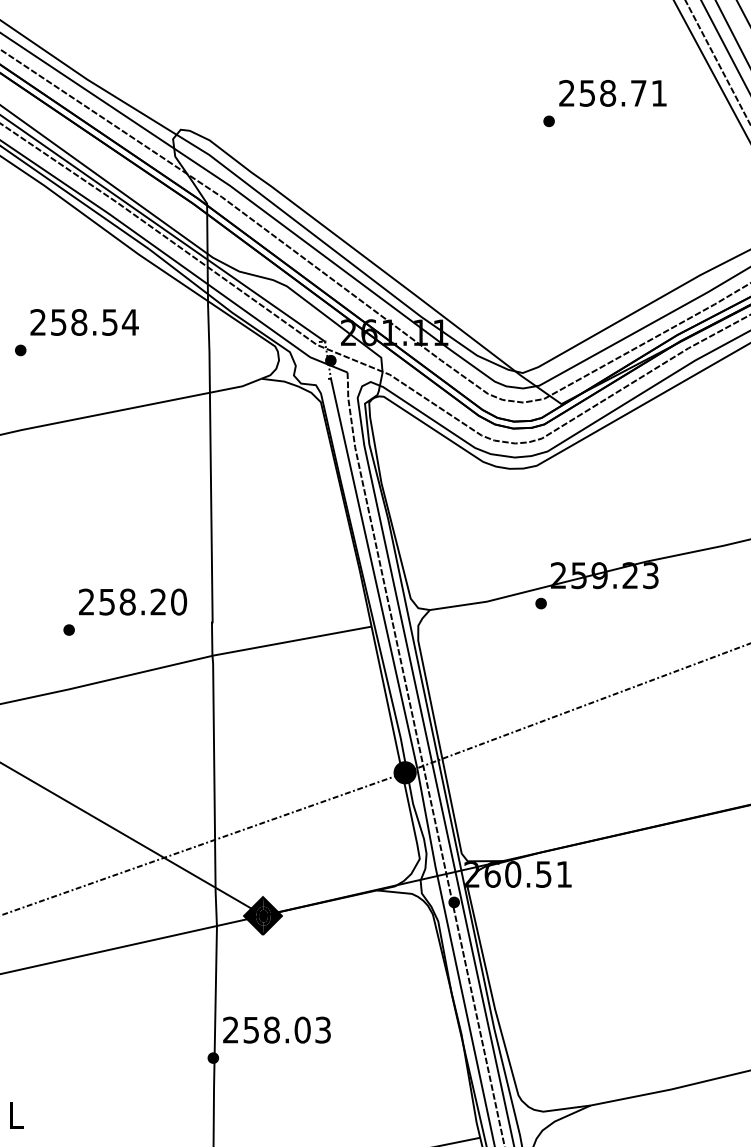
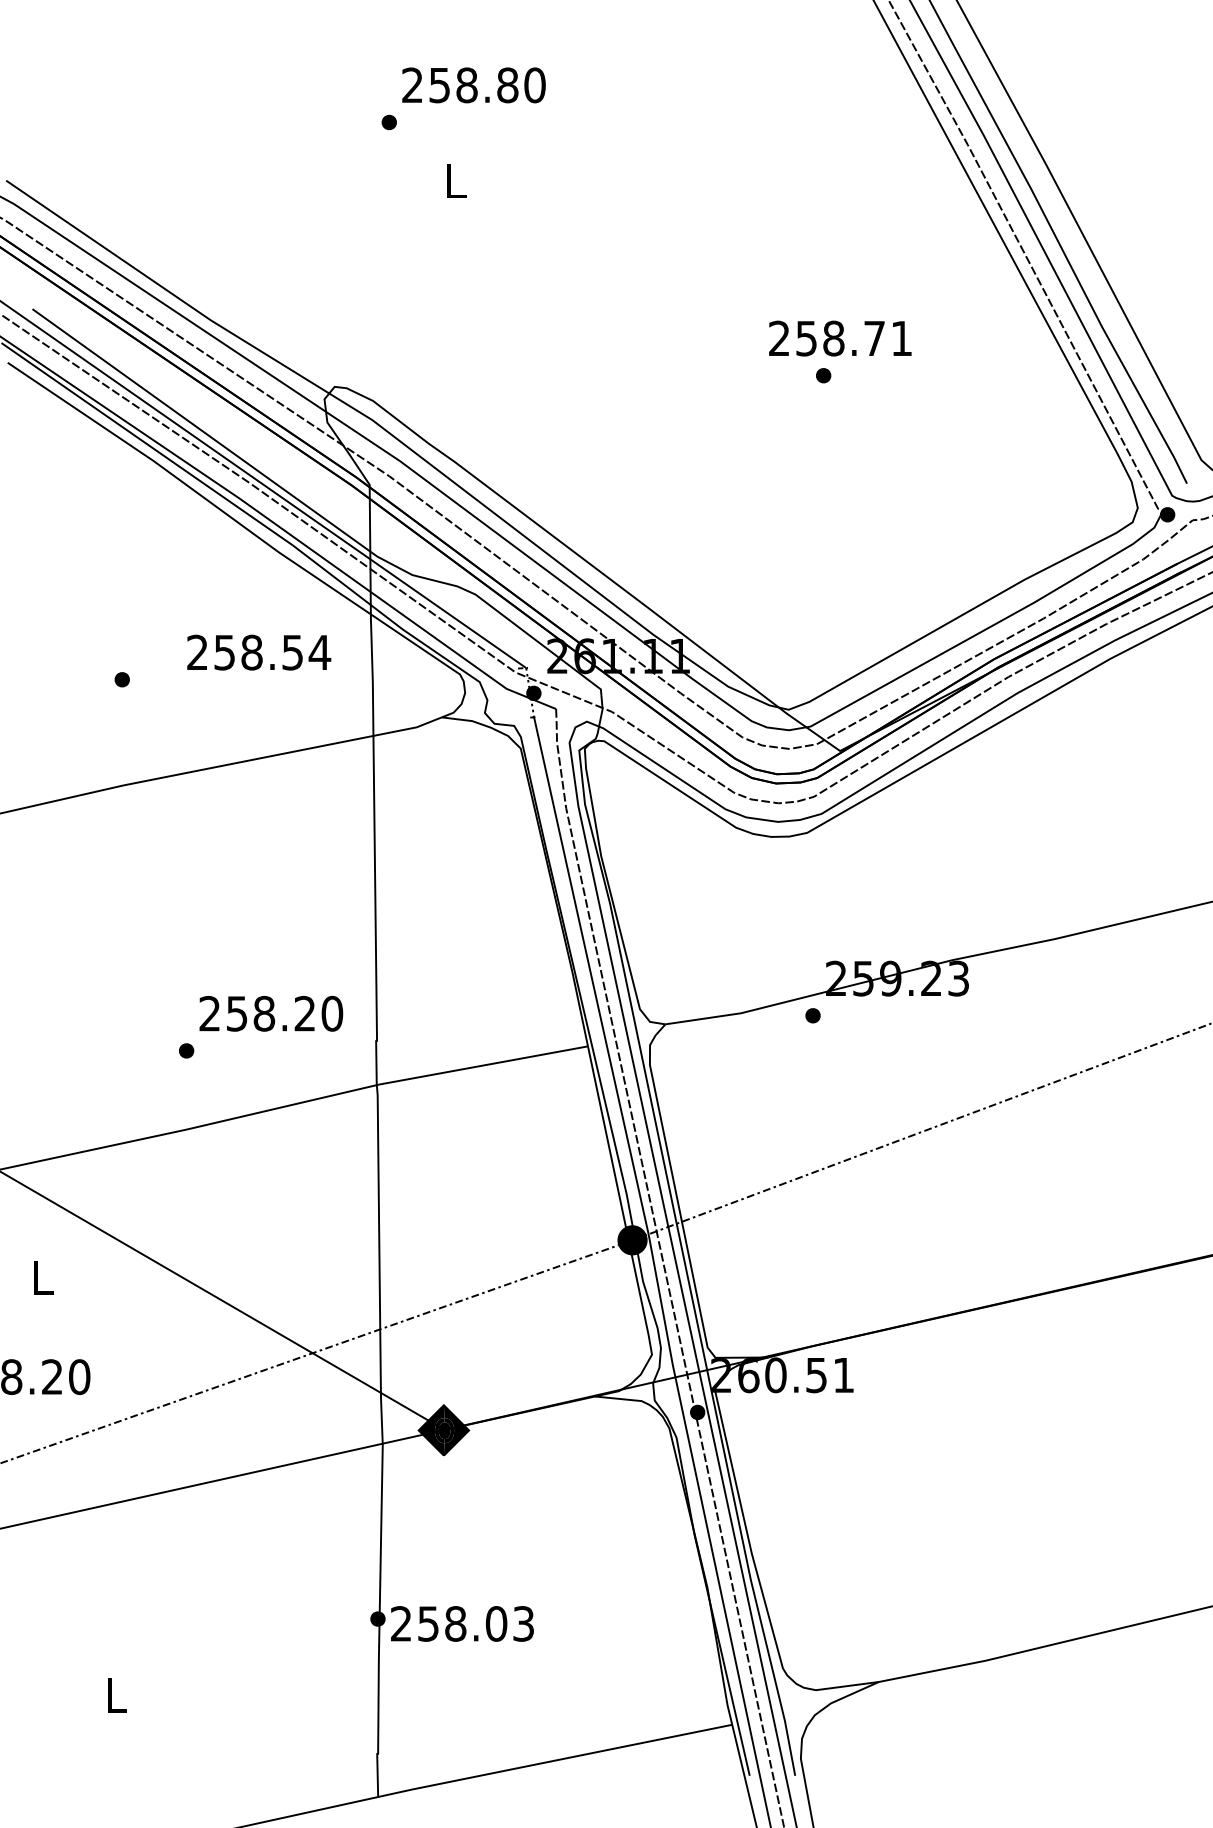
text: (613, 93) -> (840, 338), moved
text: (84, 322) -> (259, 652), moved
text: (277, 1029) -> (462, 1623), moved

